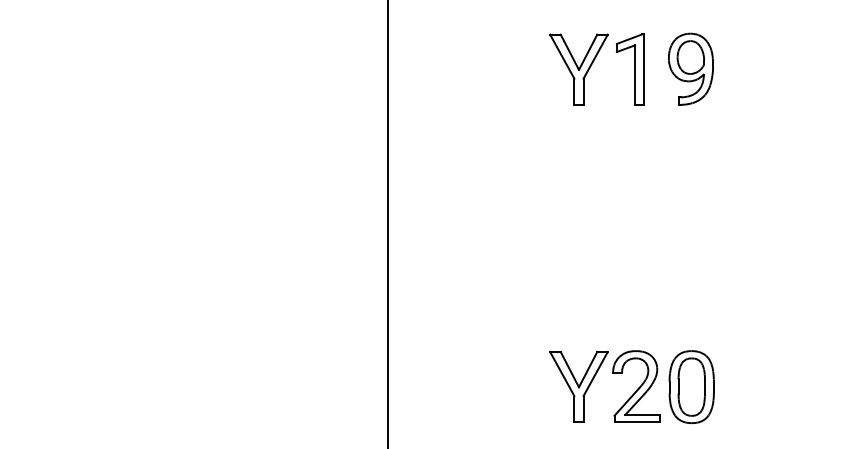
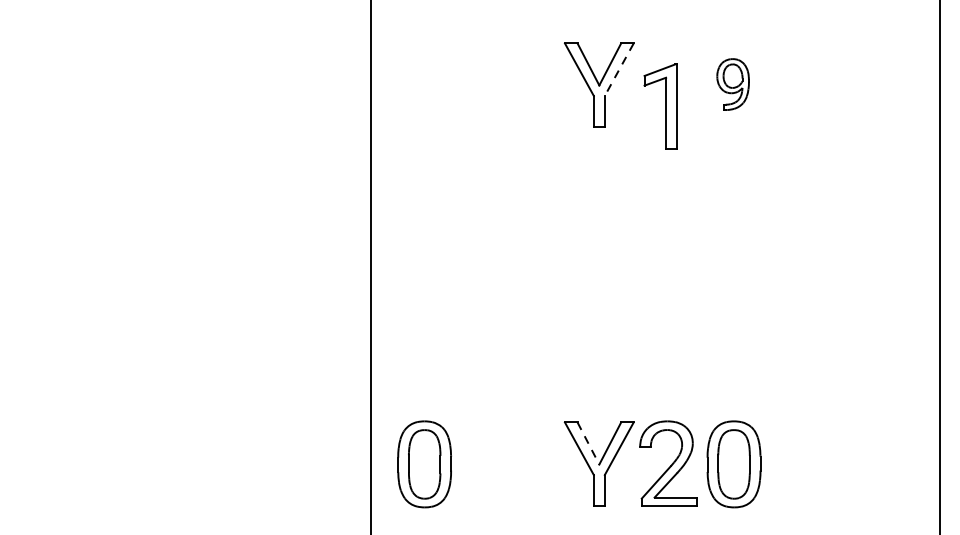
line: (595, 57) -> (619, 70), solid -> dashed
part: (690, 68) -> (732, 83), size x0.6
part: (629, 69) -> (659, 106), moved
line: (569, 369) -> (588, 443), solid -> dashed
part: (432, 386) -> (424, 463), added

